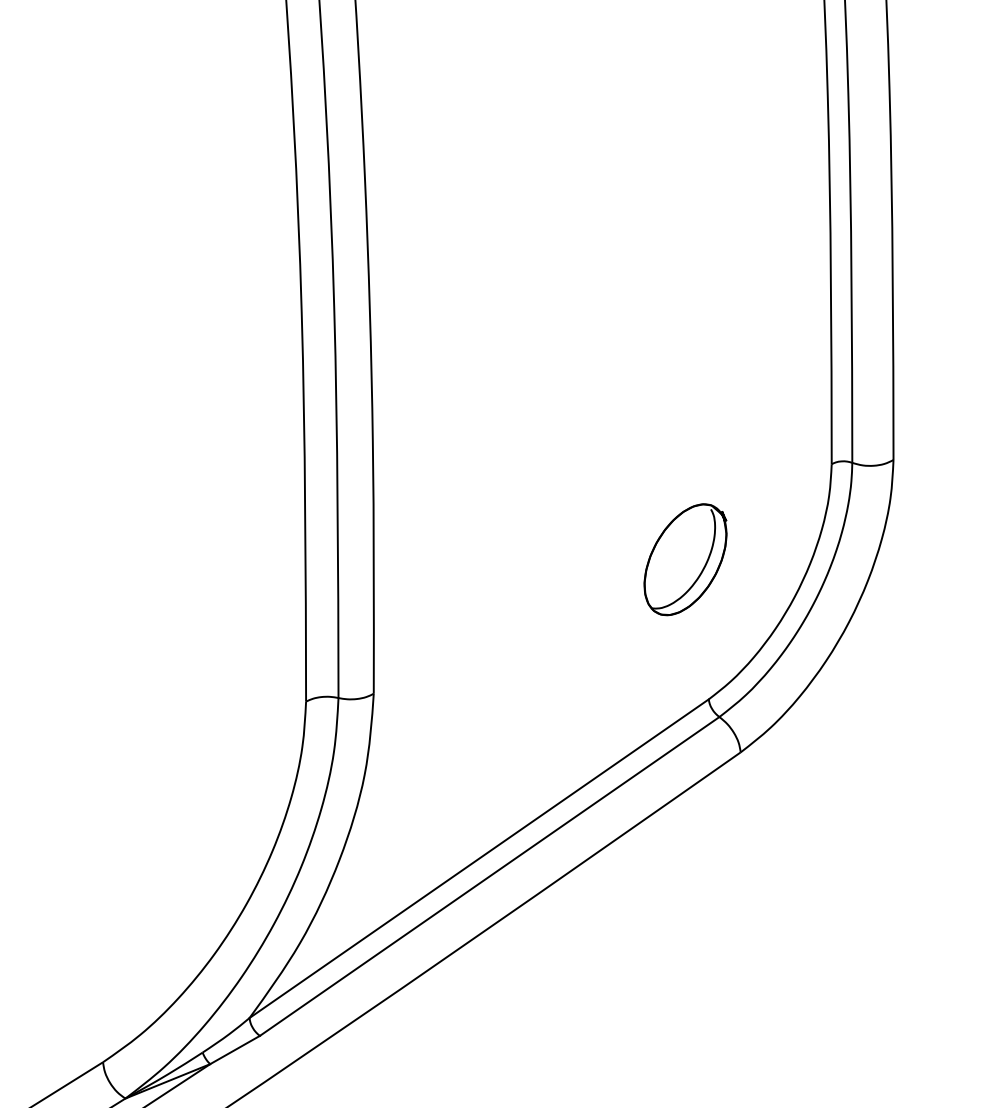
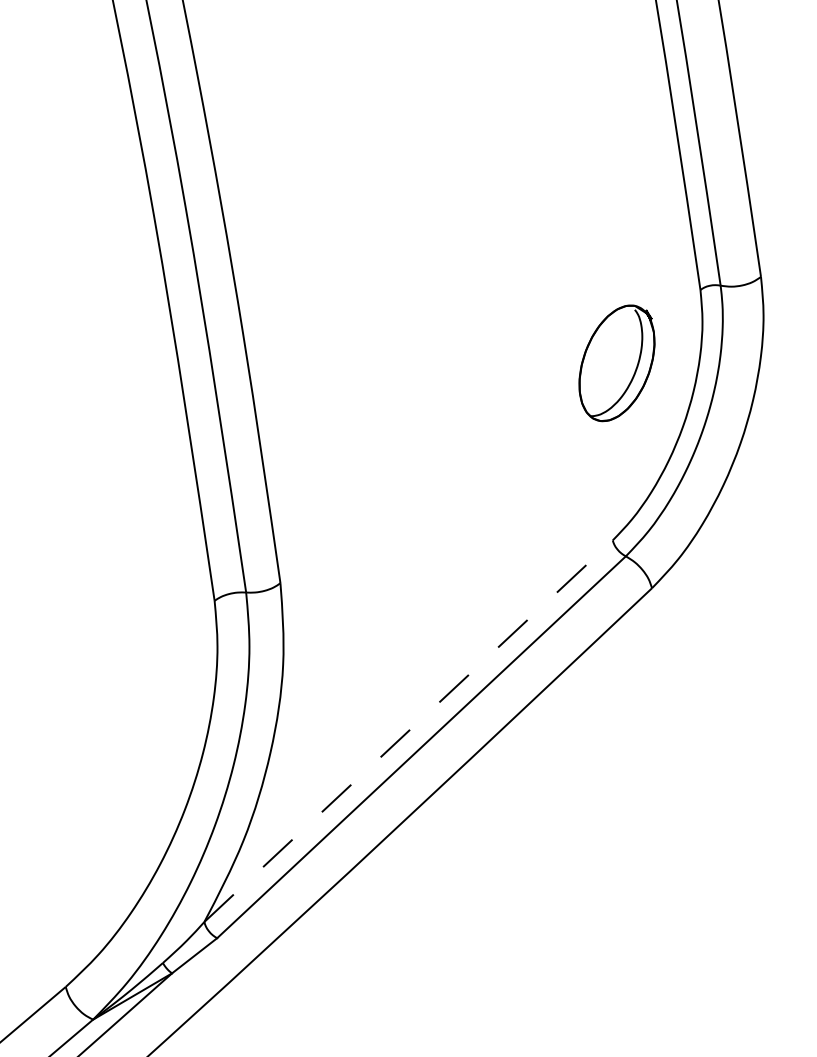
part: (685, 559) -> (616, 363), moved
line: (479, 858) -> (408, 730), solid -> dashed

